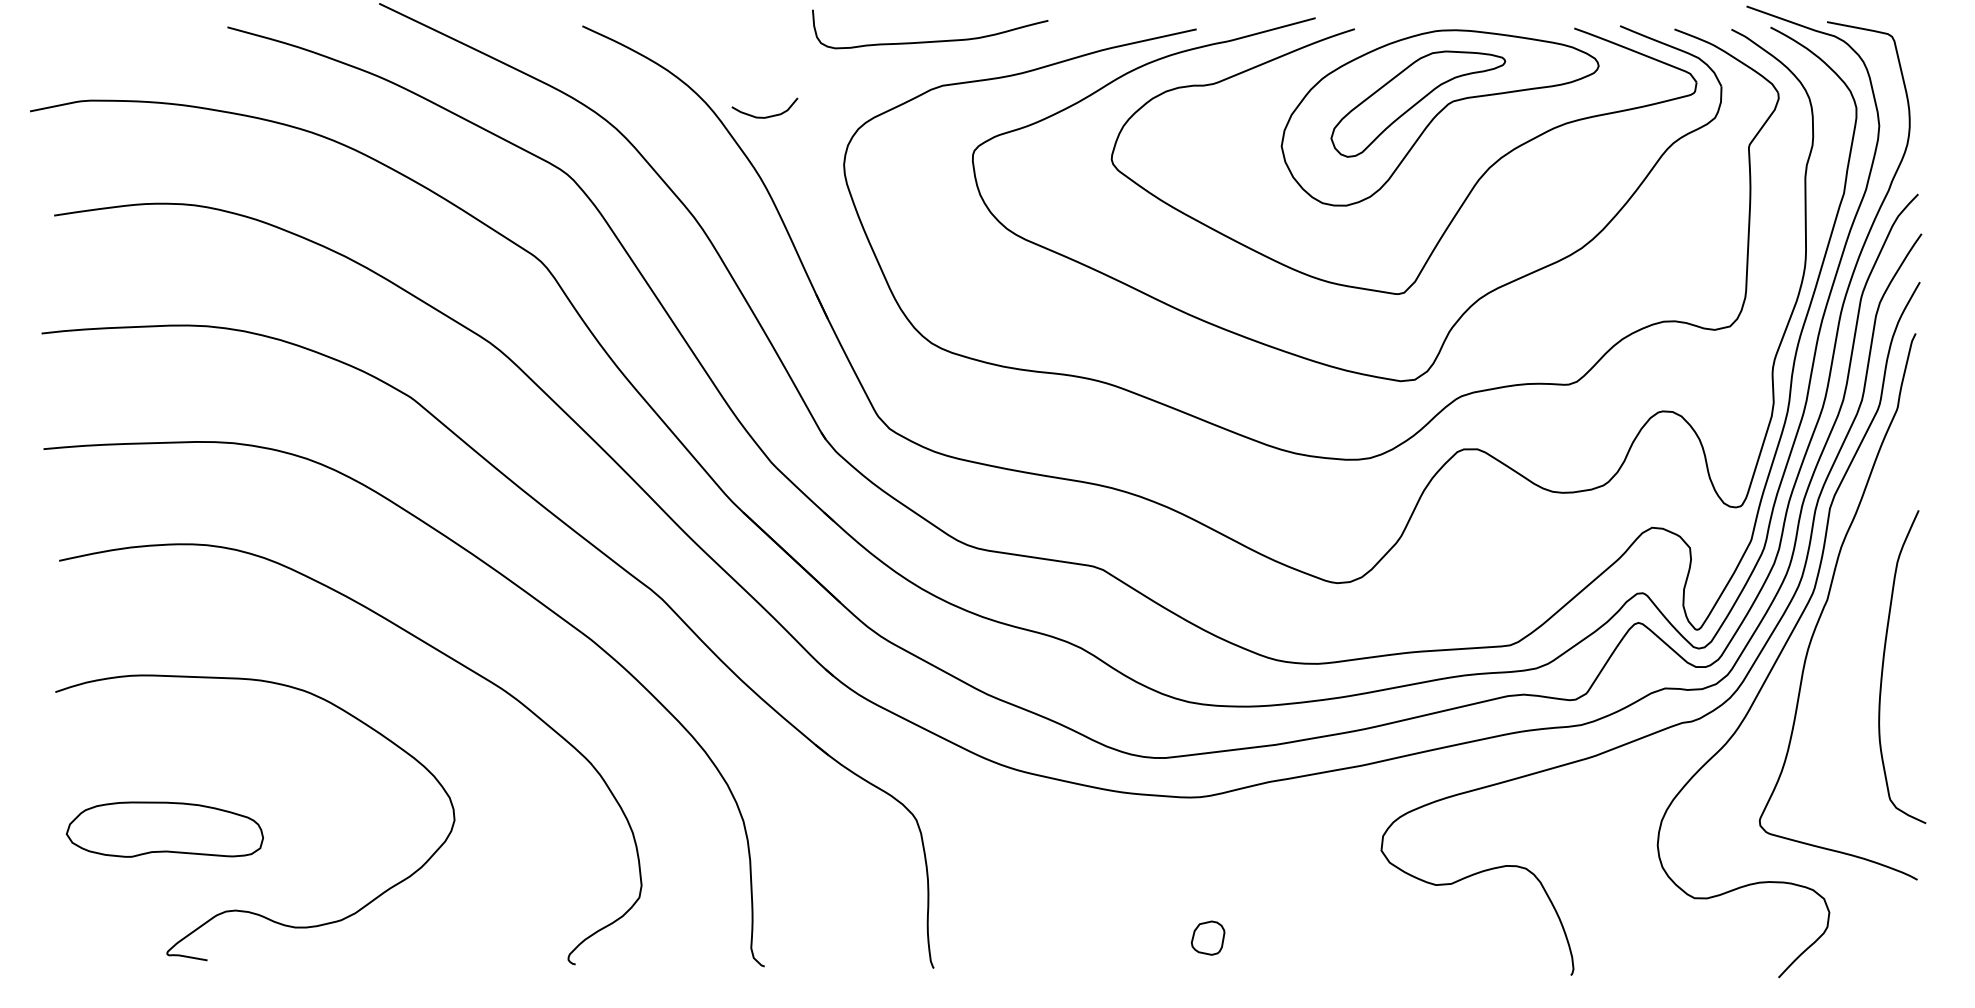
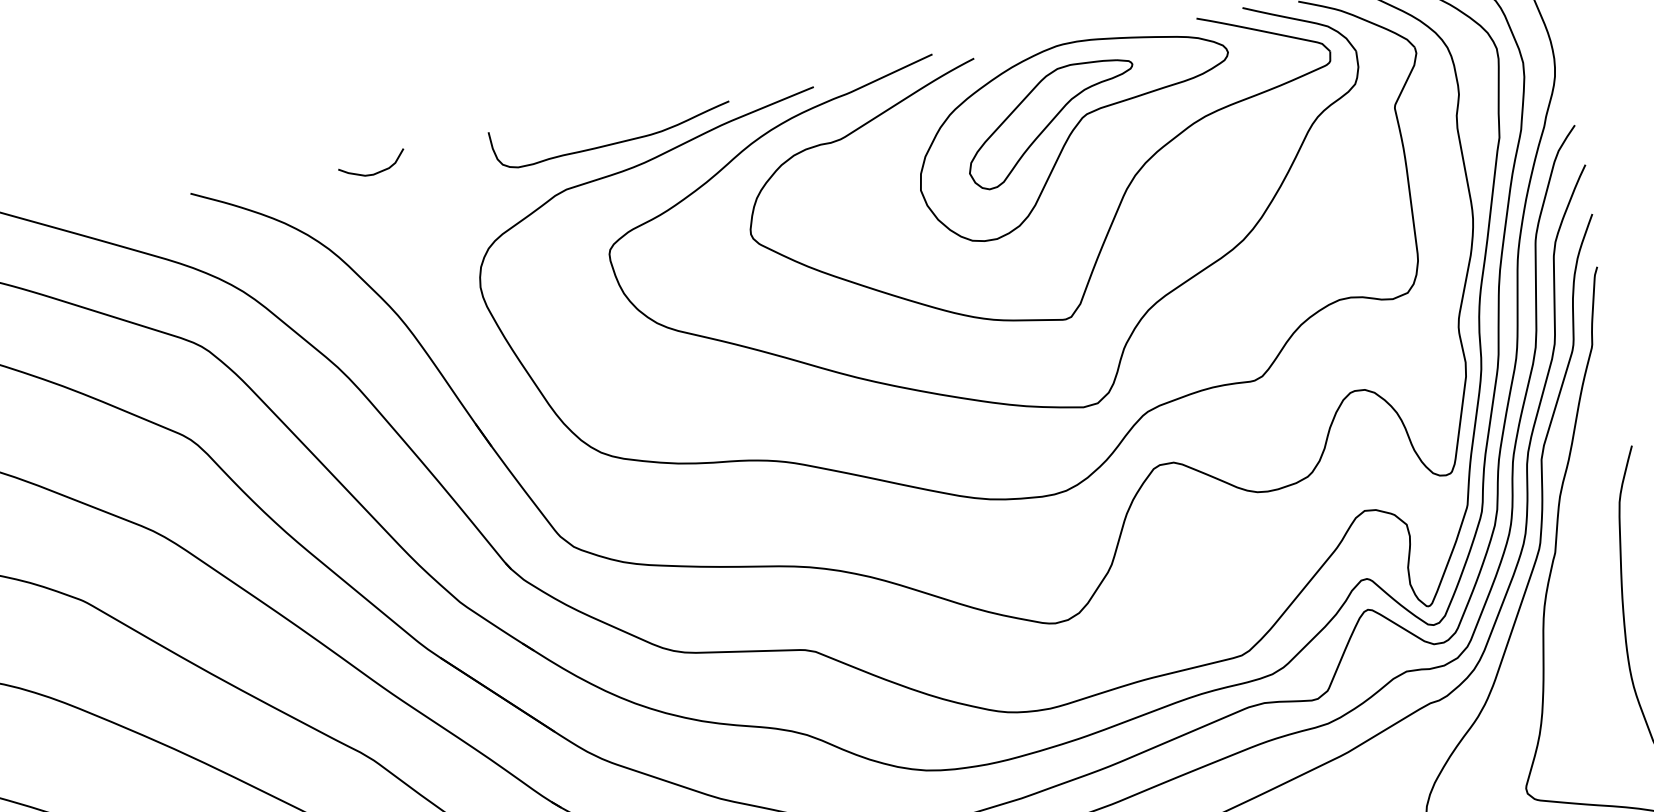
curve: (933, 40) -> (616, 141), moved
curve: (765, 116) -> (374, 173), moved

